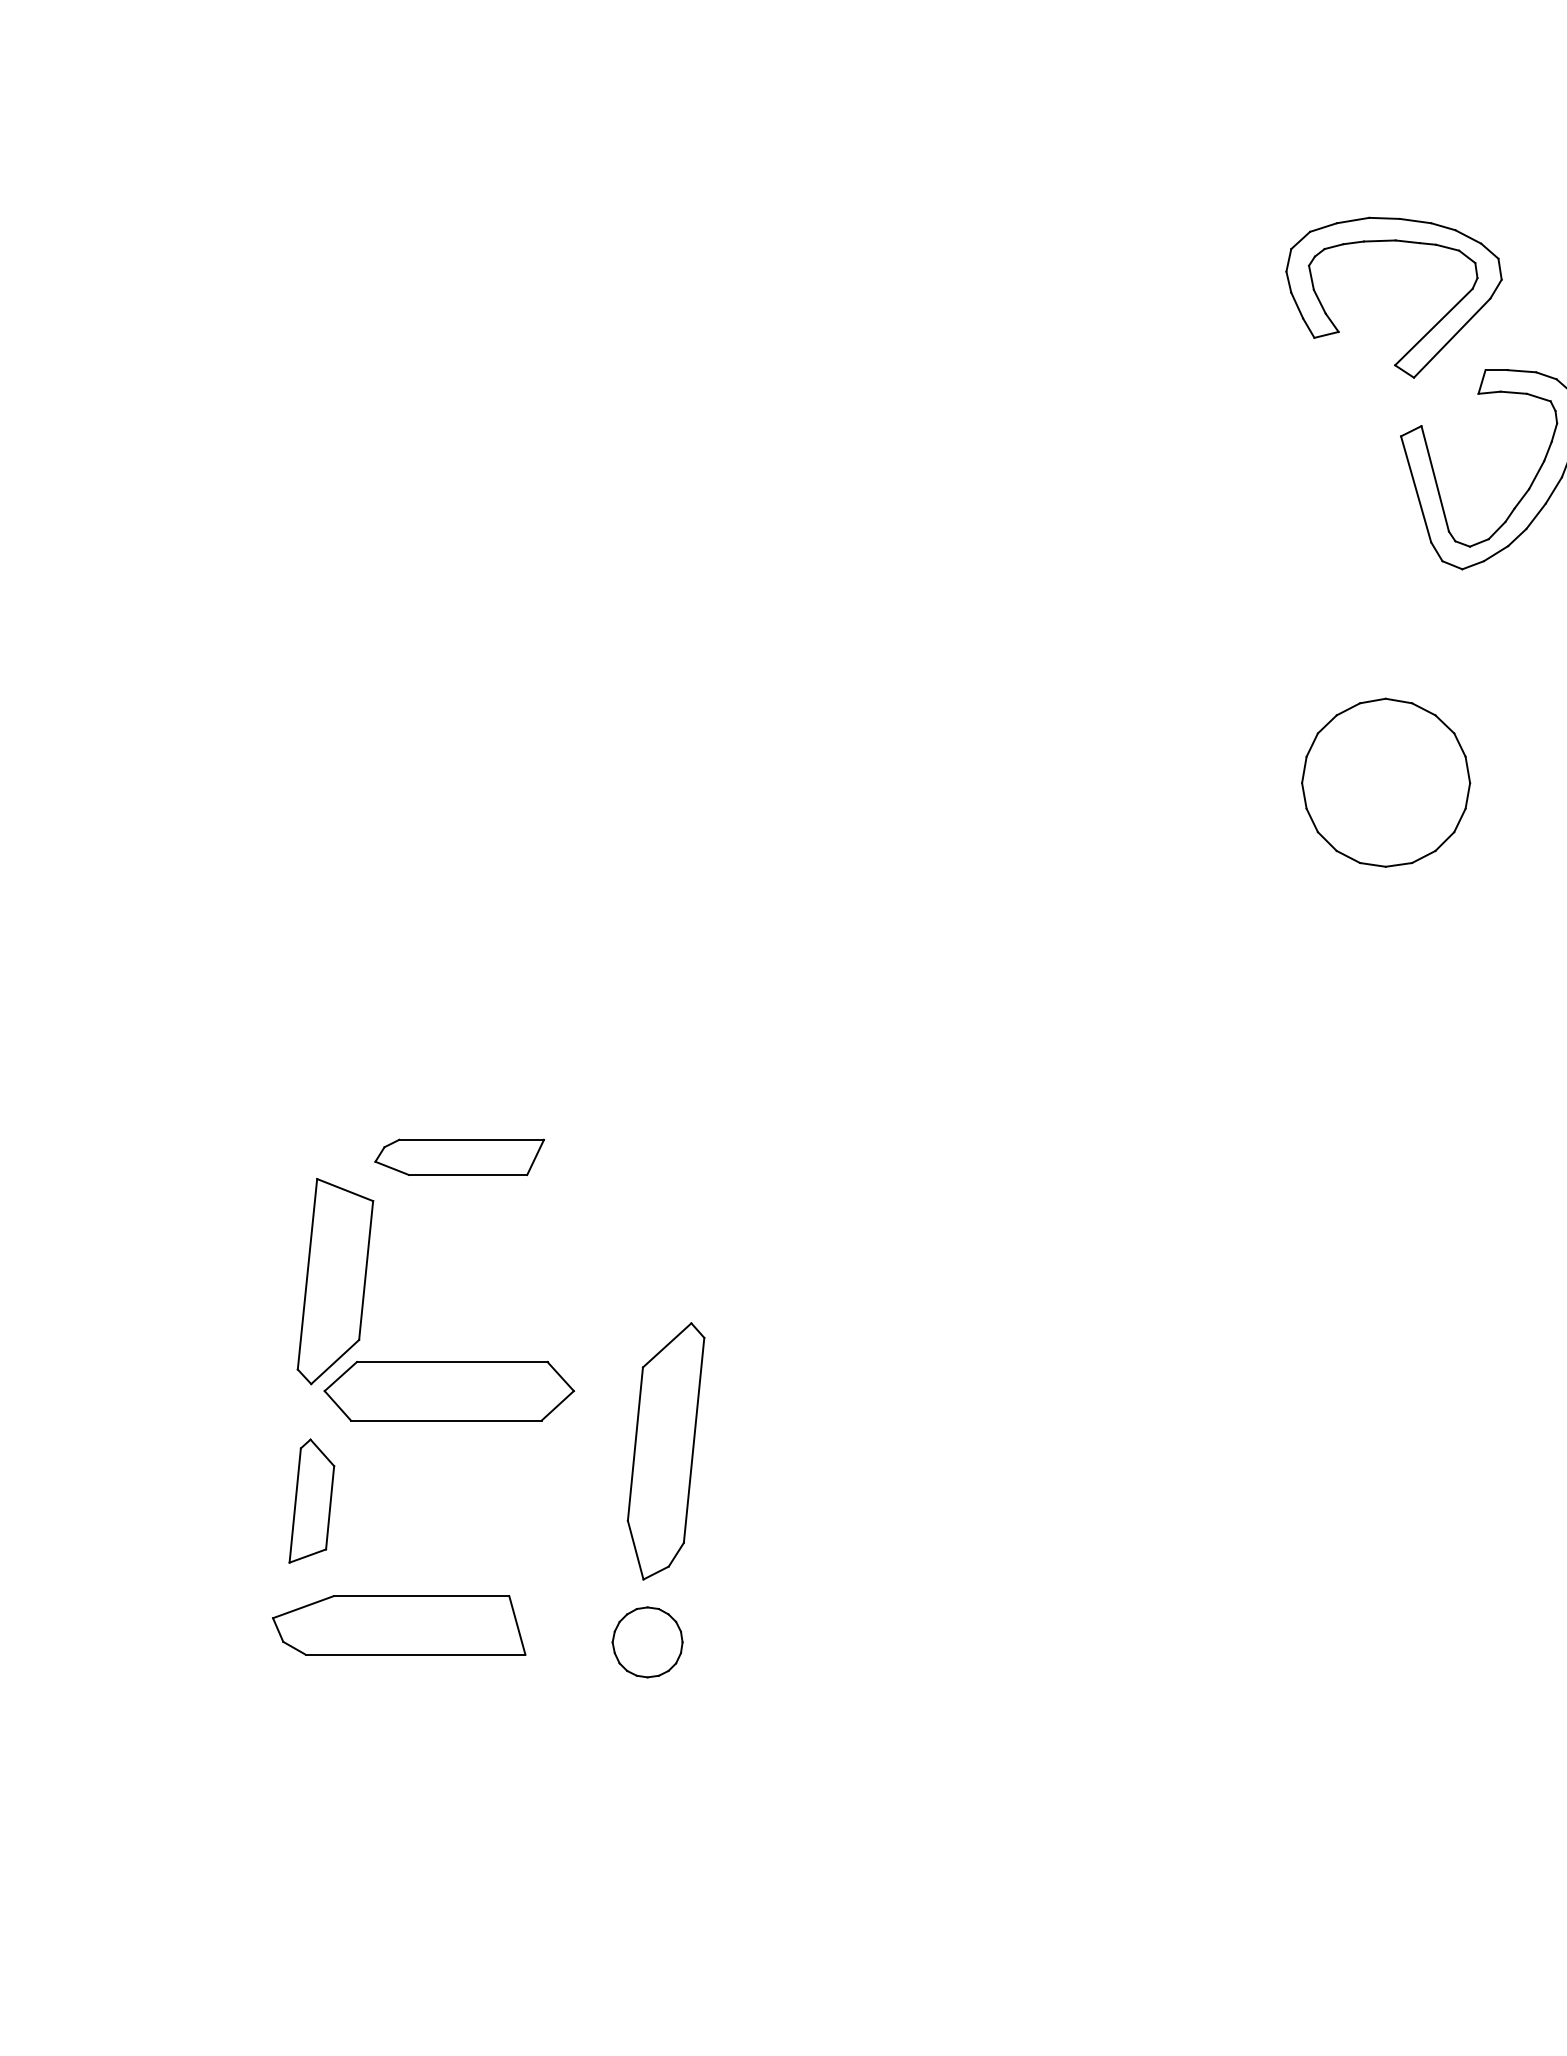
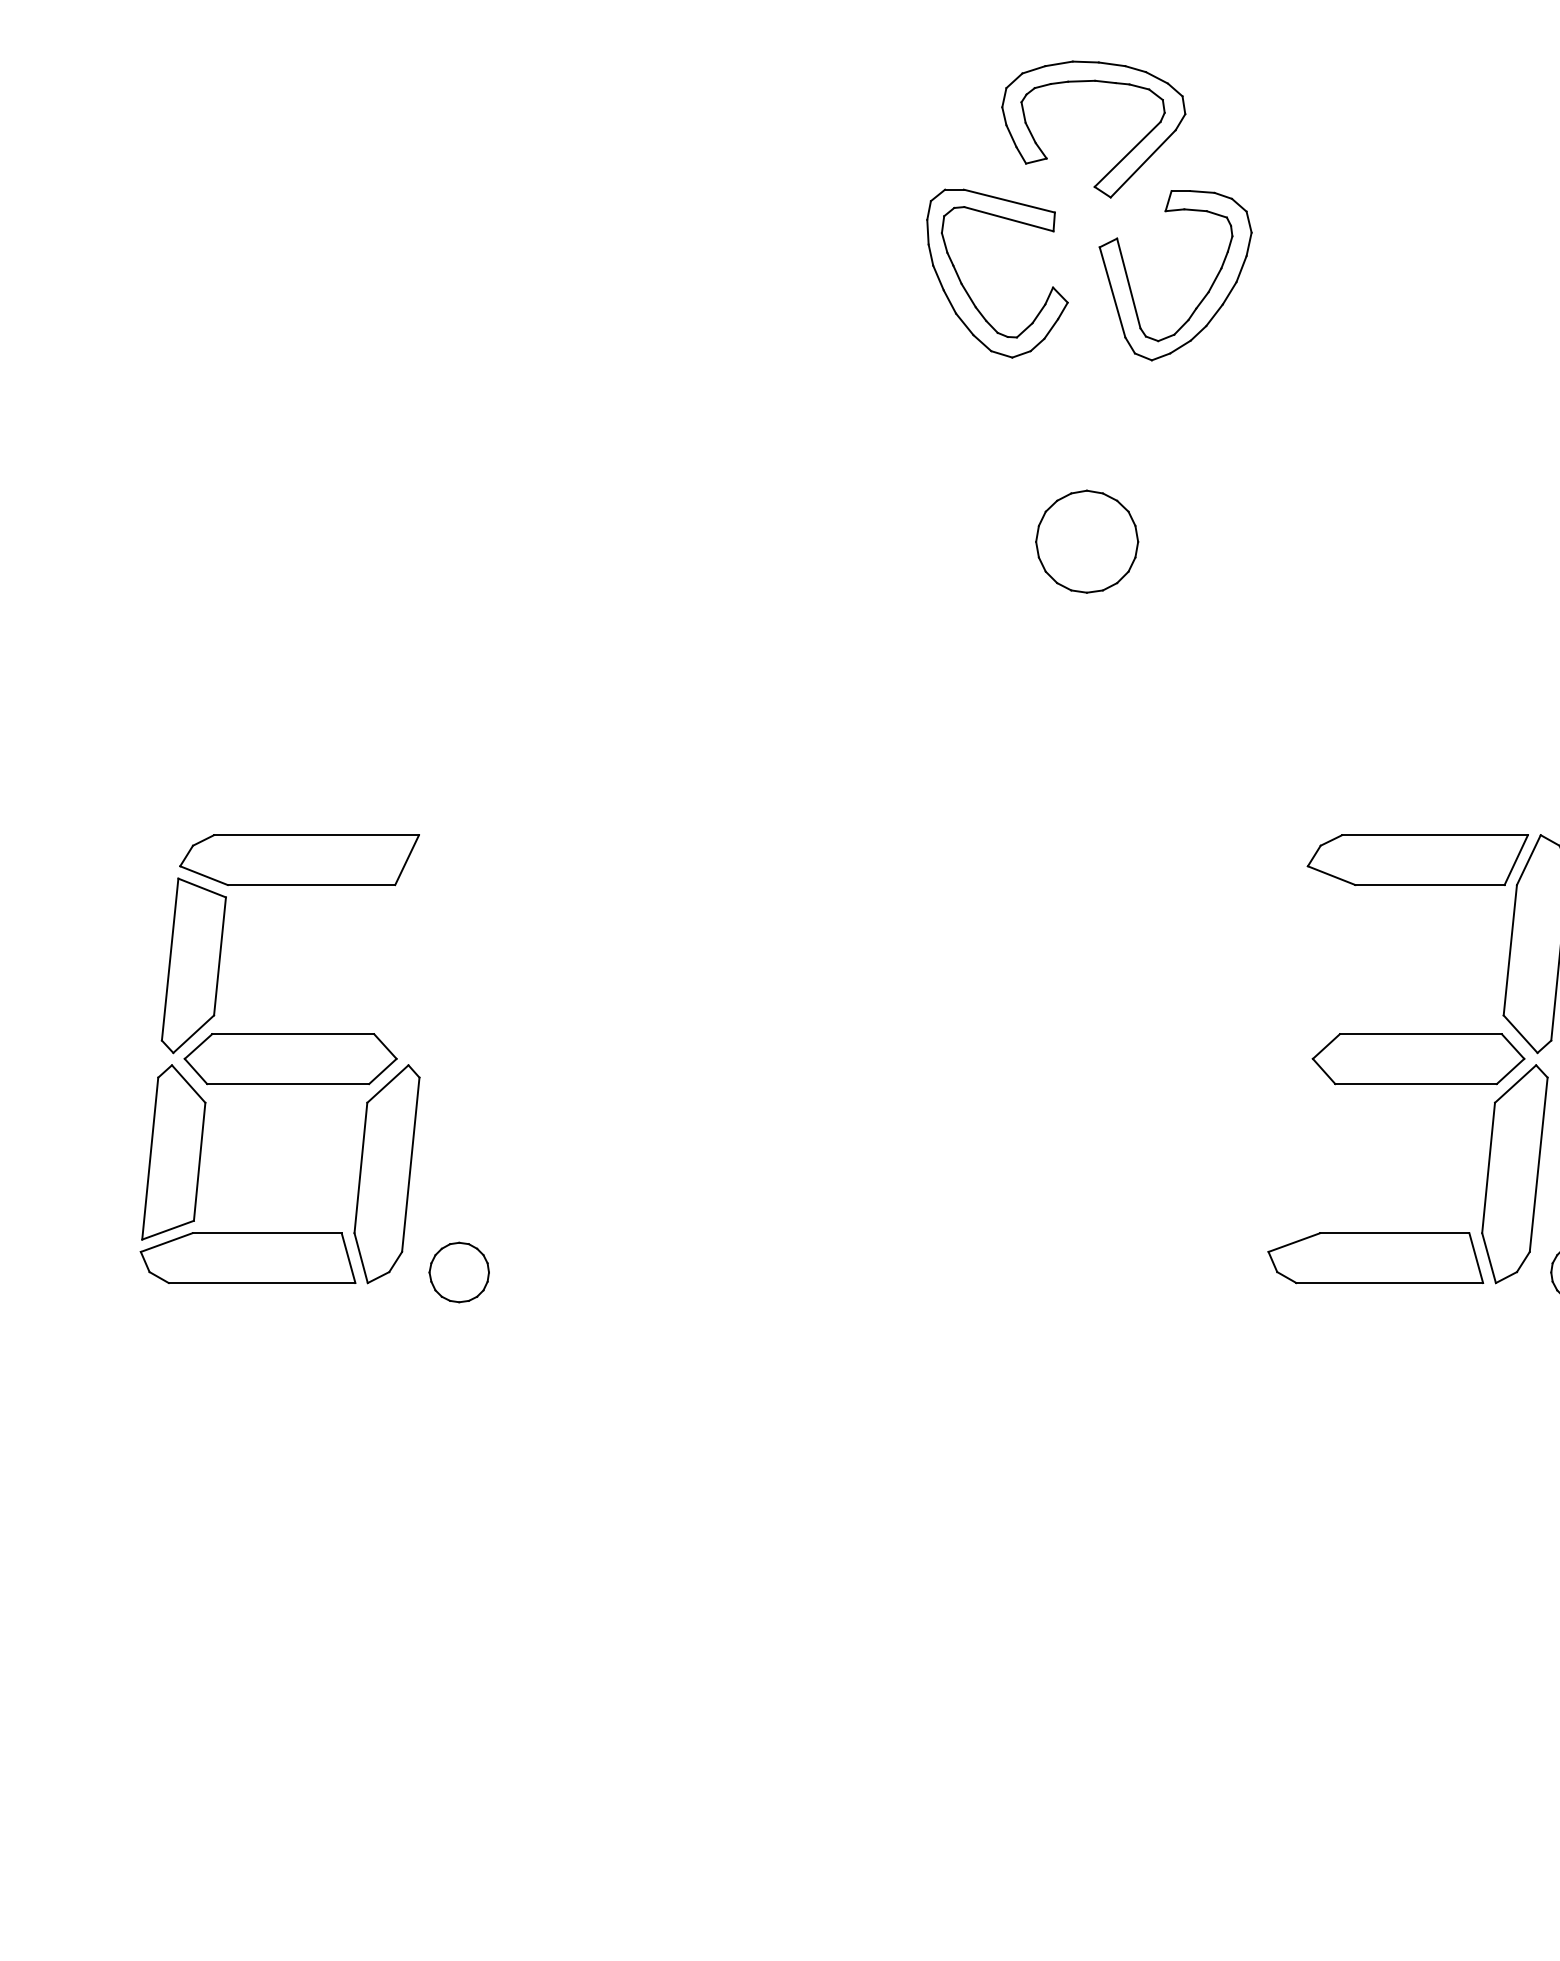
part: (1244, 485) -> (966, 289), added
part: (1386, 782) -> (1087, 541), size x0.71
part: (459, 1157) -> (299, 860), size x1.67
part: (665, 1451) -> (386, 1174), moved
part: (311, 1501) -> (173, 1152), size x1.67

